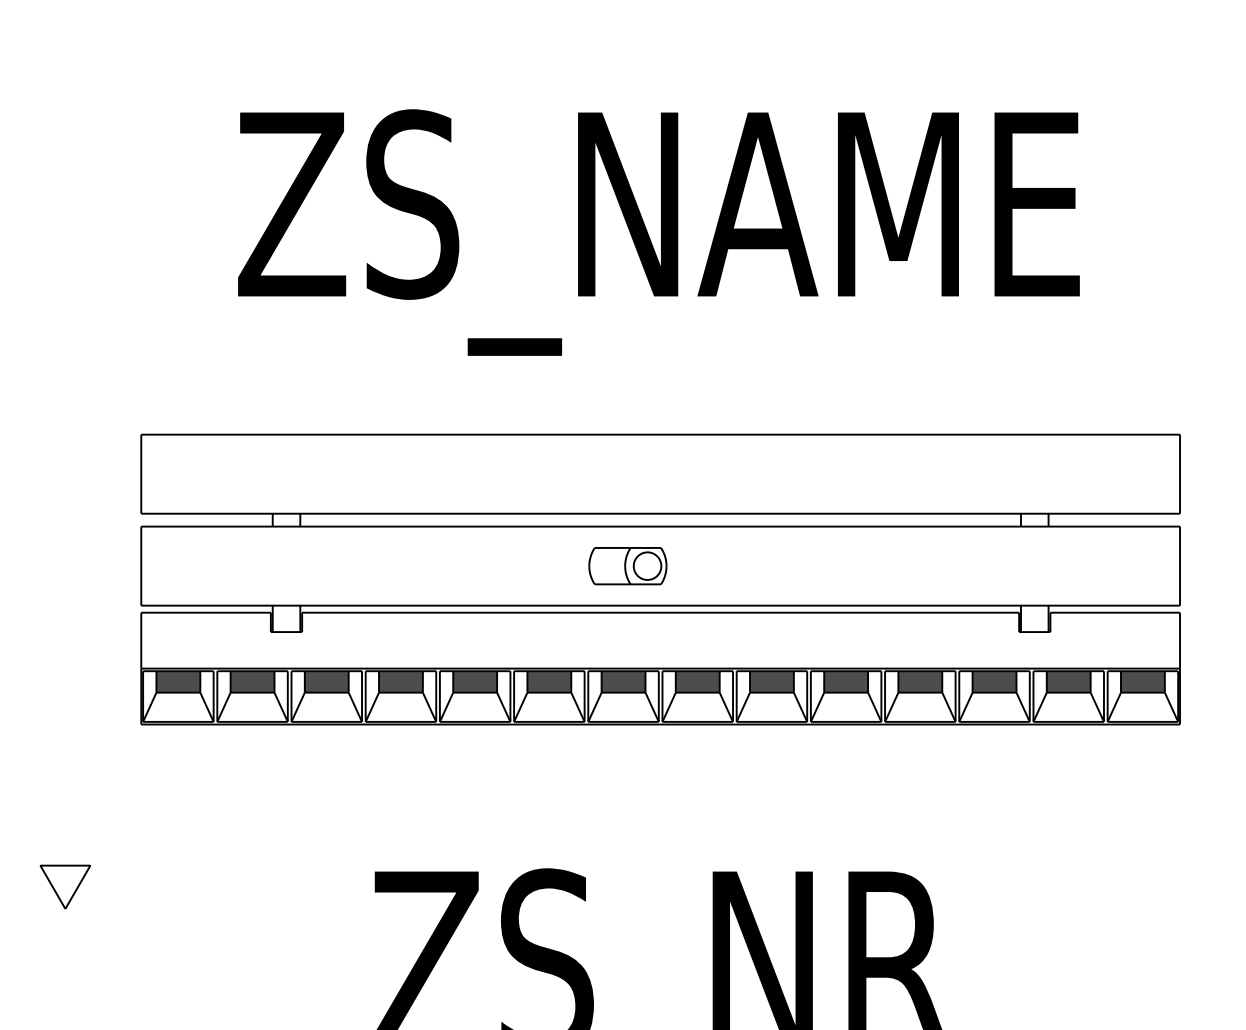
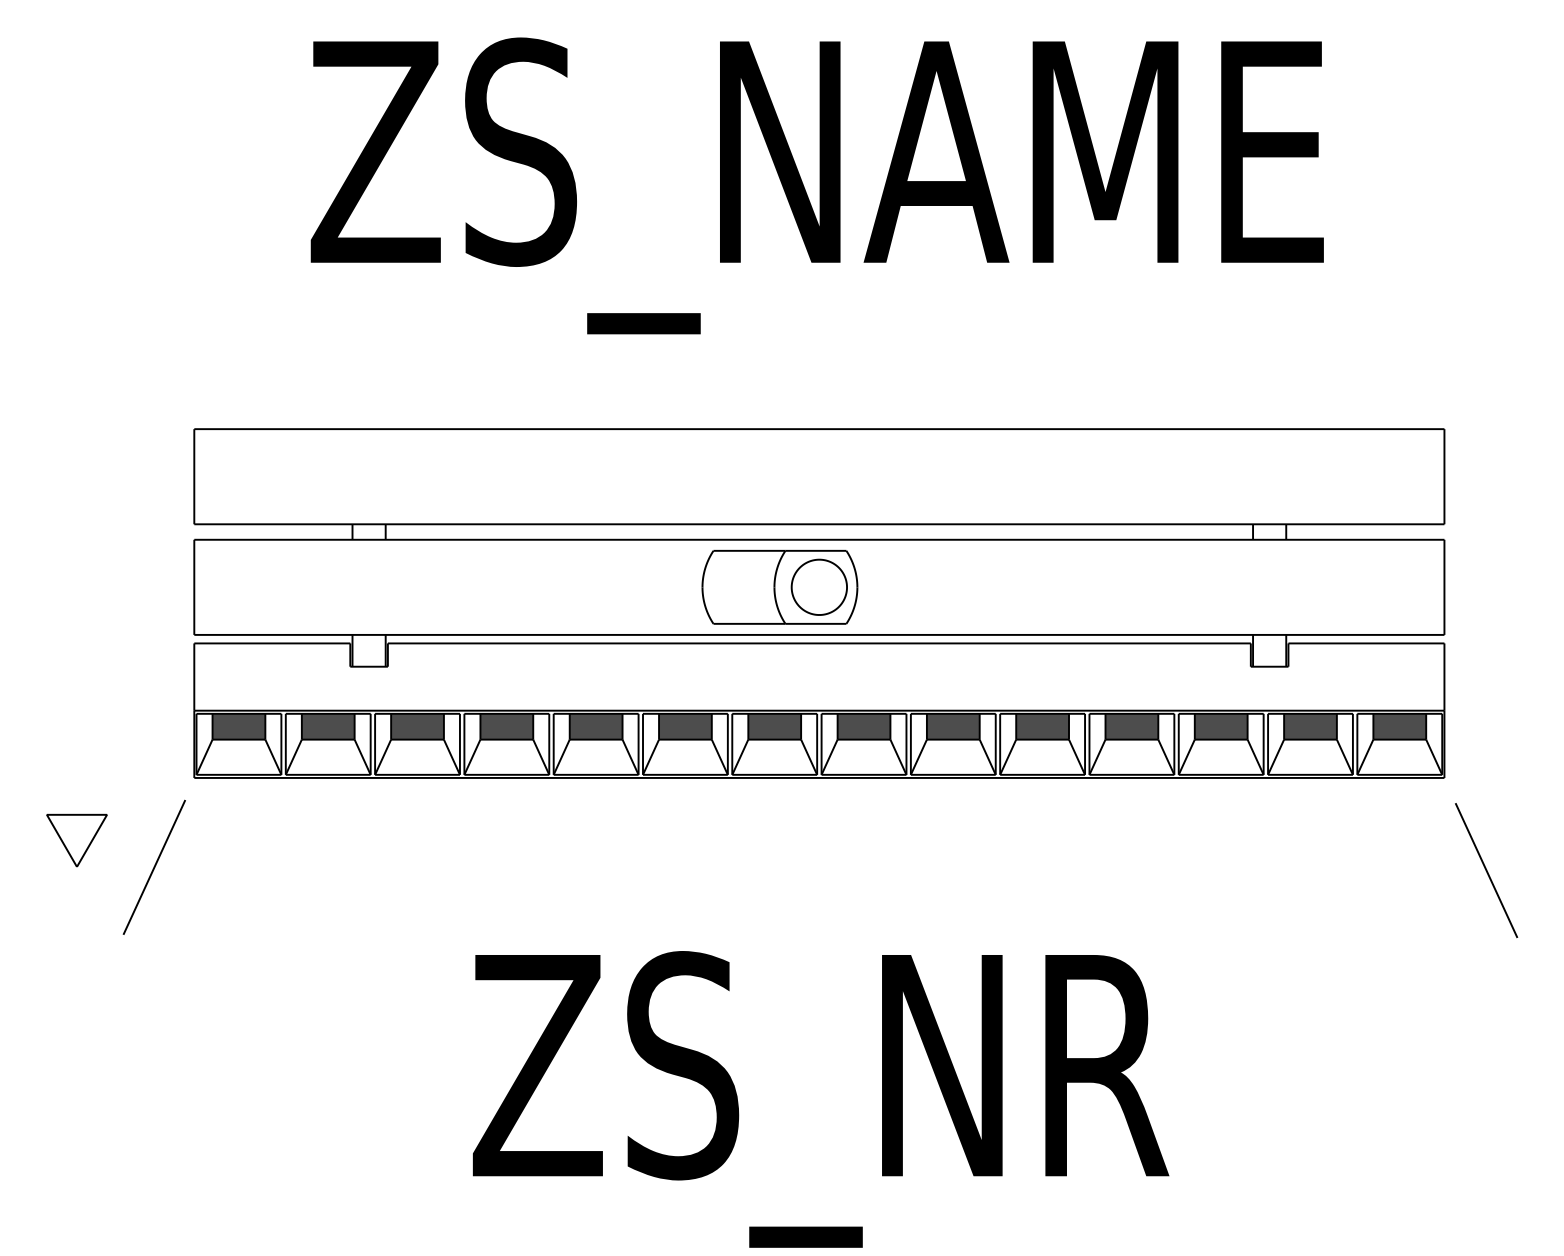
part: (627, 566) -> (779, 587), size x1.67
line: (107, 798) -> (153, 866), added
line: (1214, 801) -> (1486, 870), added
part: (65, 886) -> (76, 840), moved

